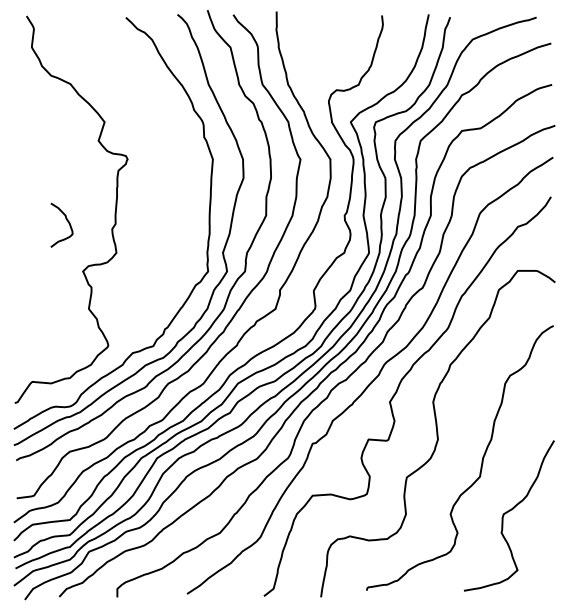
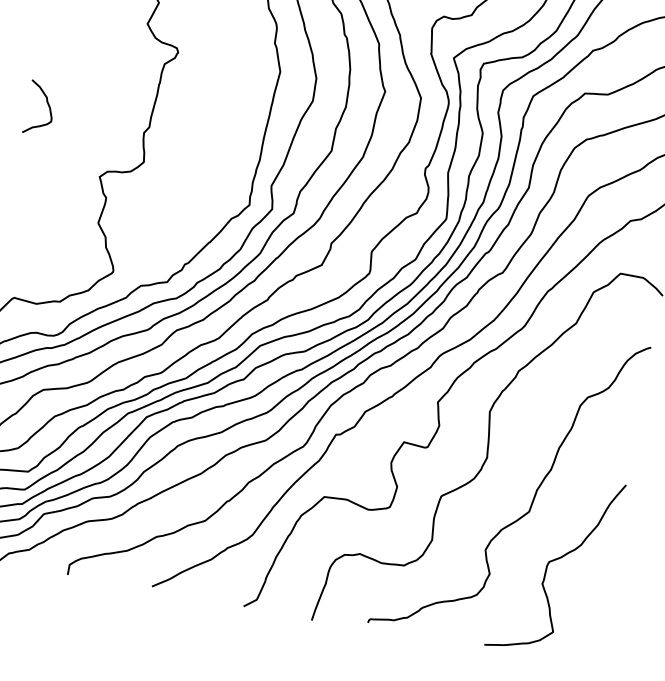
curve: (67, 222) -> (47, 106), moved

